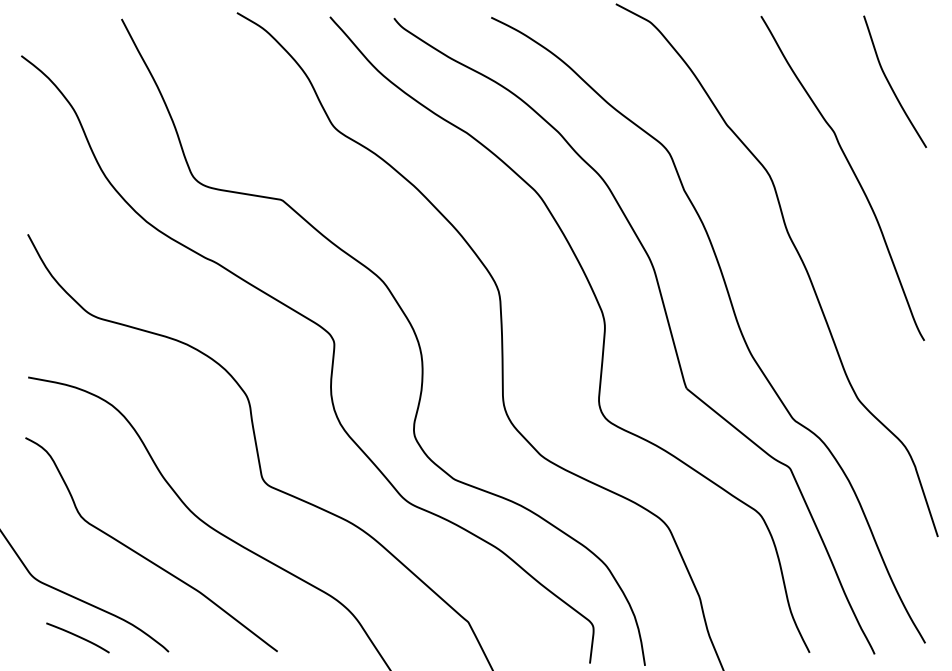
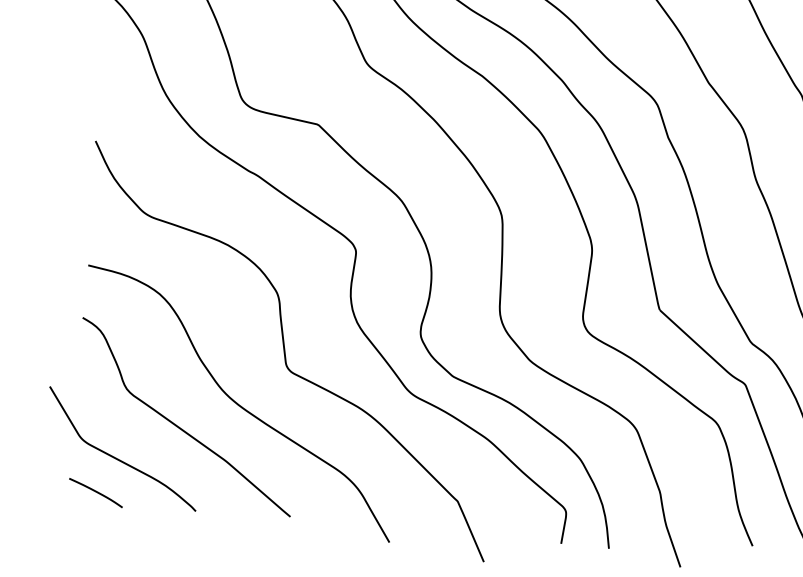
curve: (77, 637) -> (95, 492), moved

